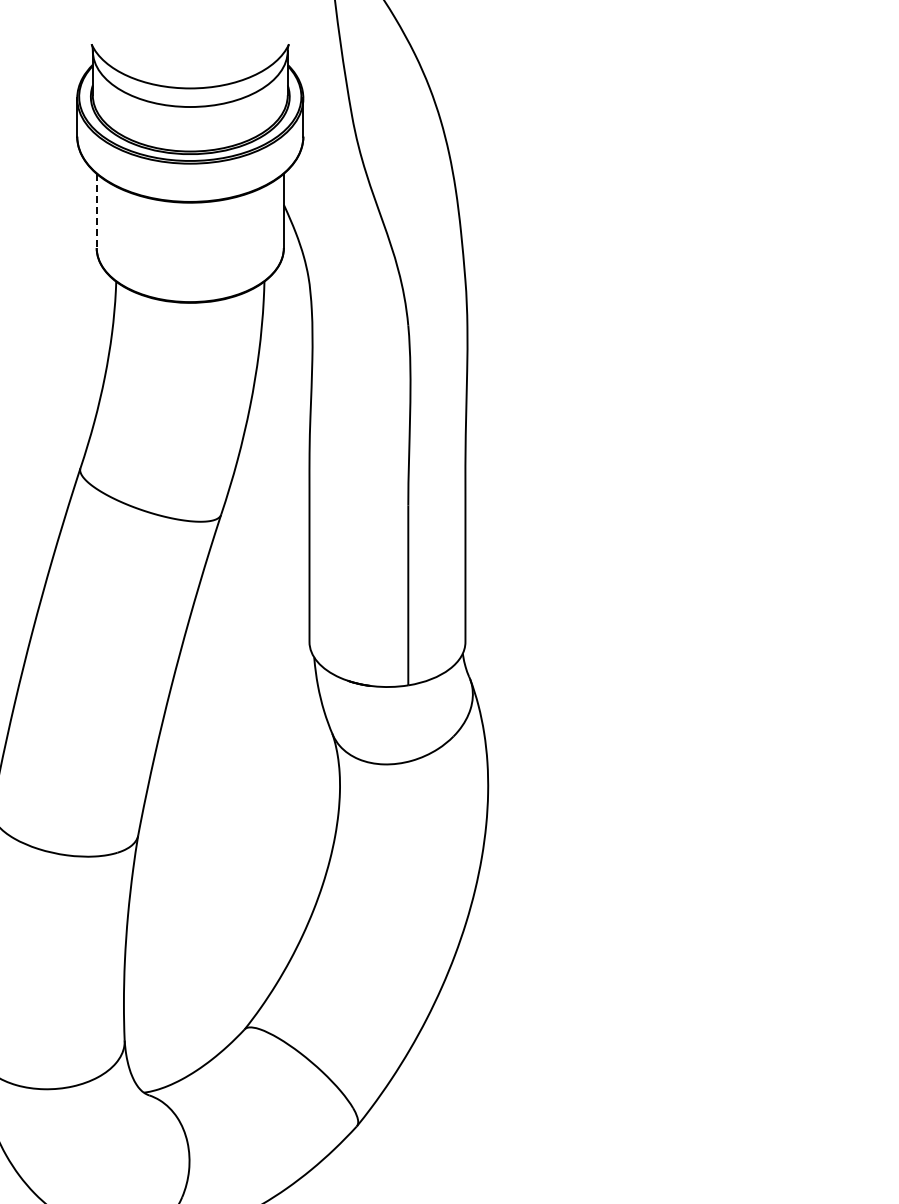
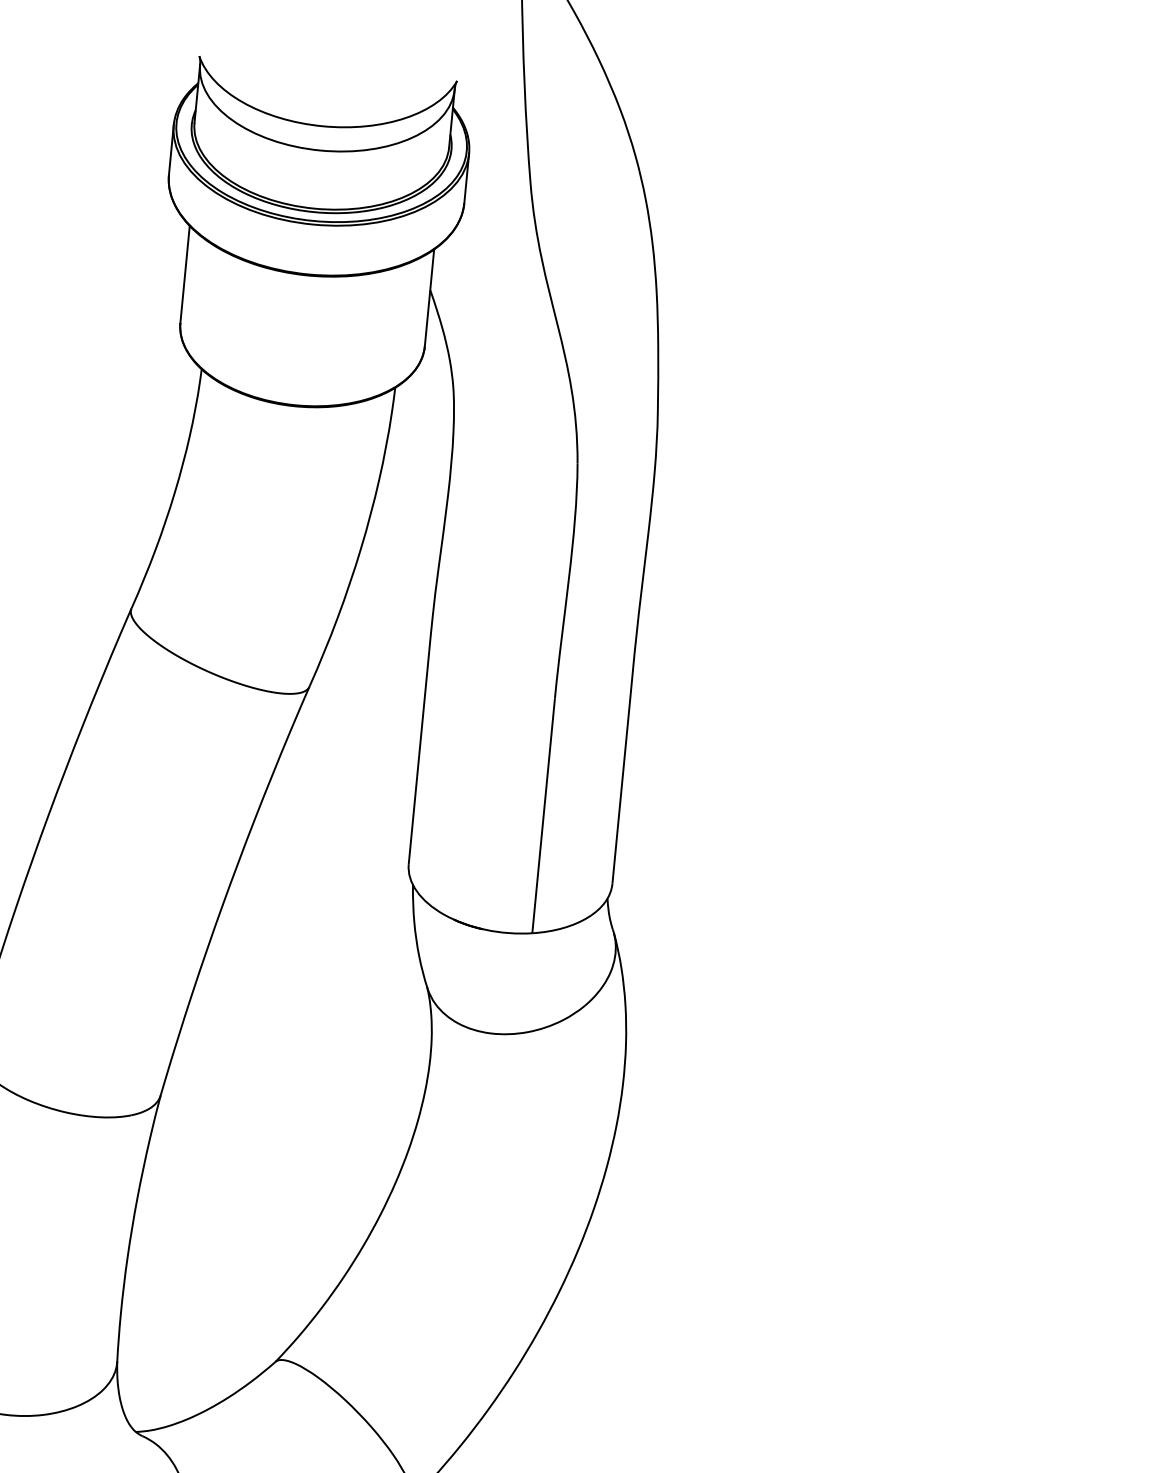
line: (96, 211) -> (184, 275), dashed -> solid

